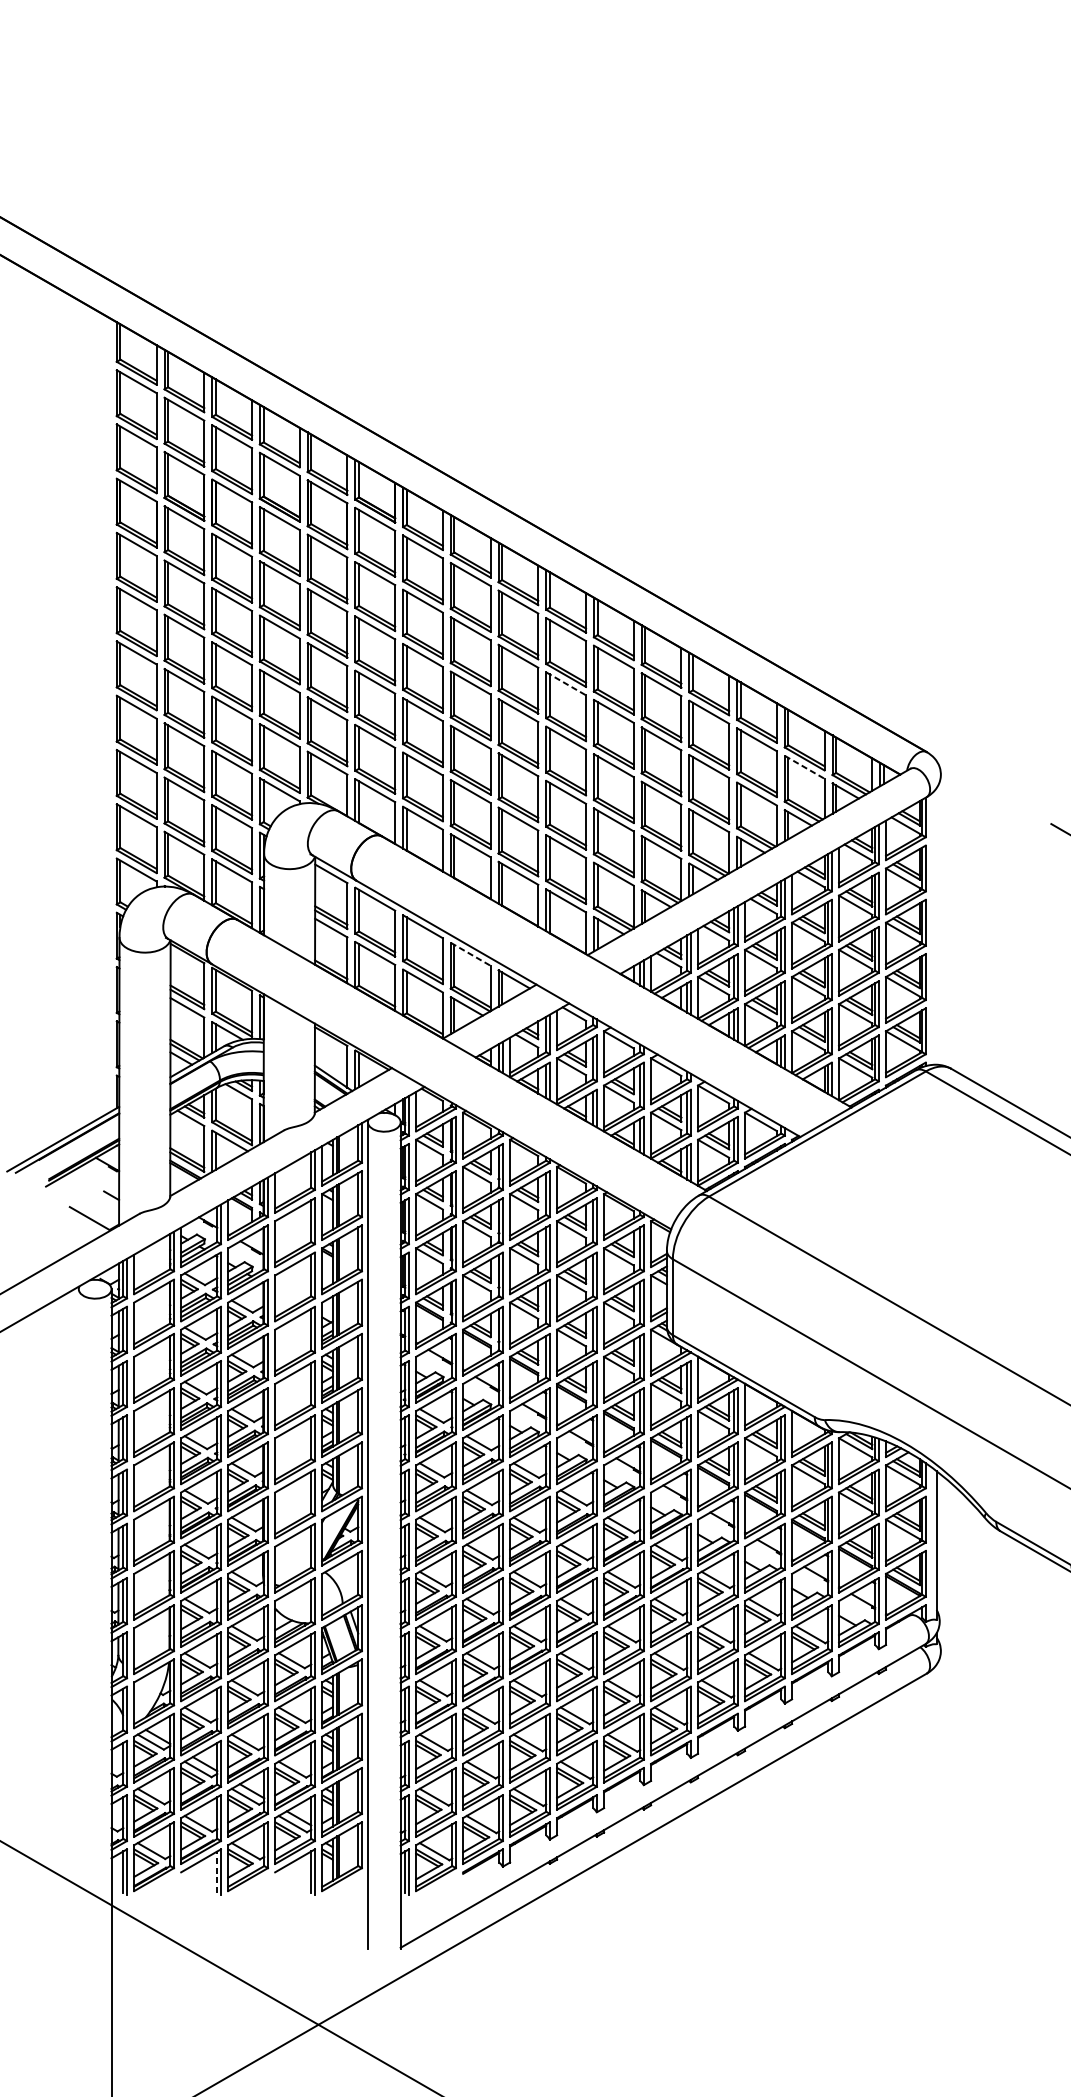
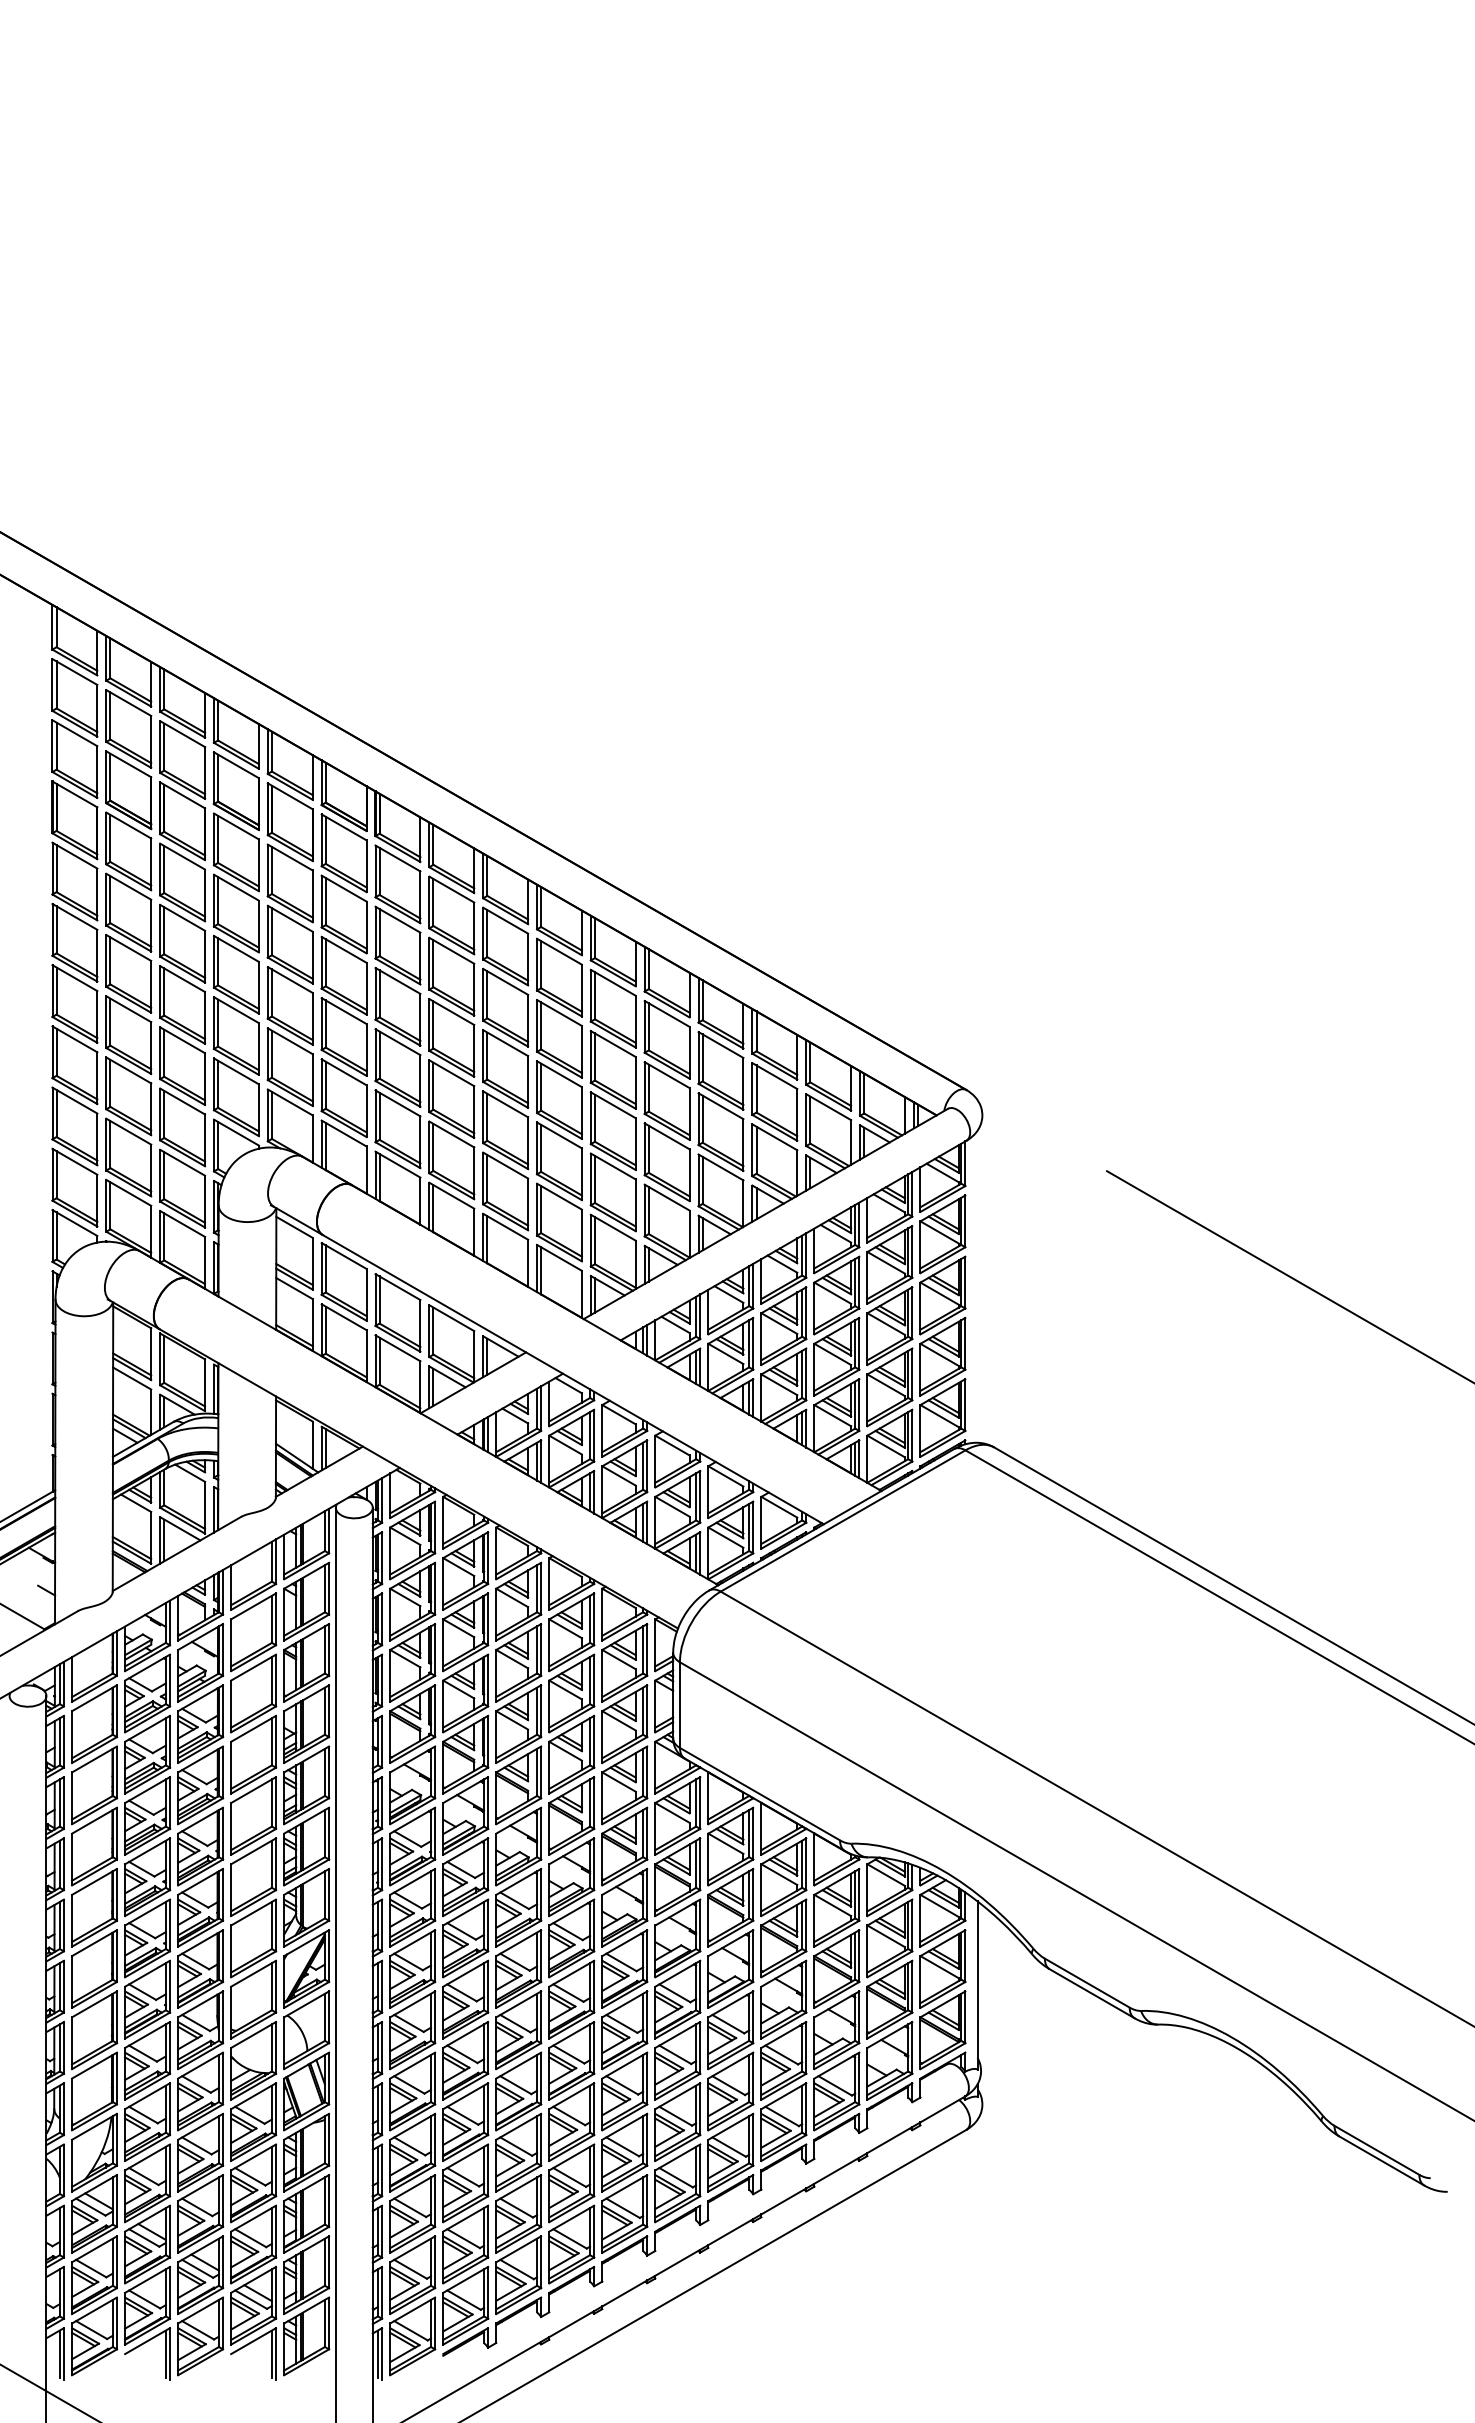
line: (566, 683) -> (559, 1012), dashed -> solid
line: (804, 767) -> (828, 1107), dashed -> solid
line: (470, 954) -> (451, 1318), dashed -> solid
line: (216, 1872) -> (165, 2354), dashed -> solid

